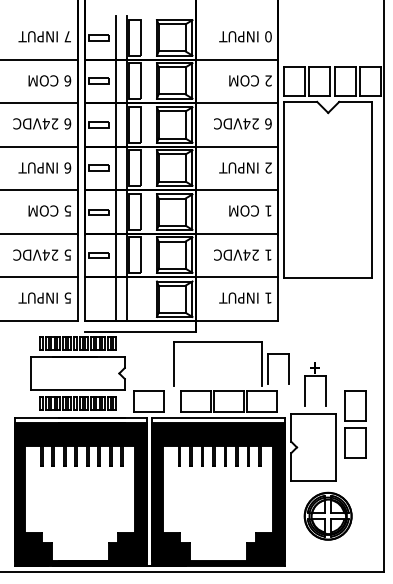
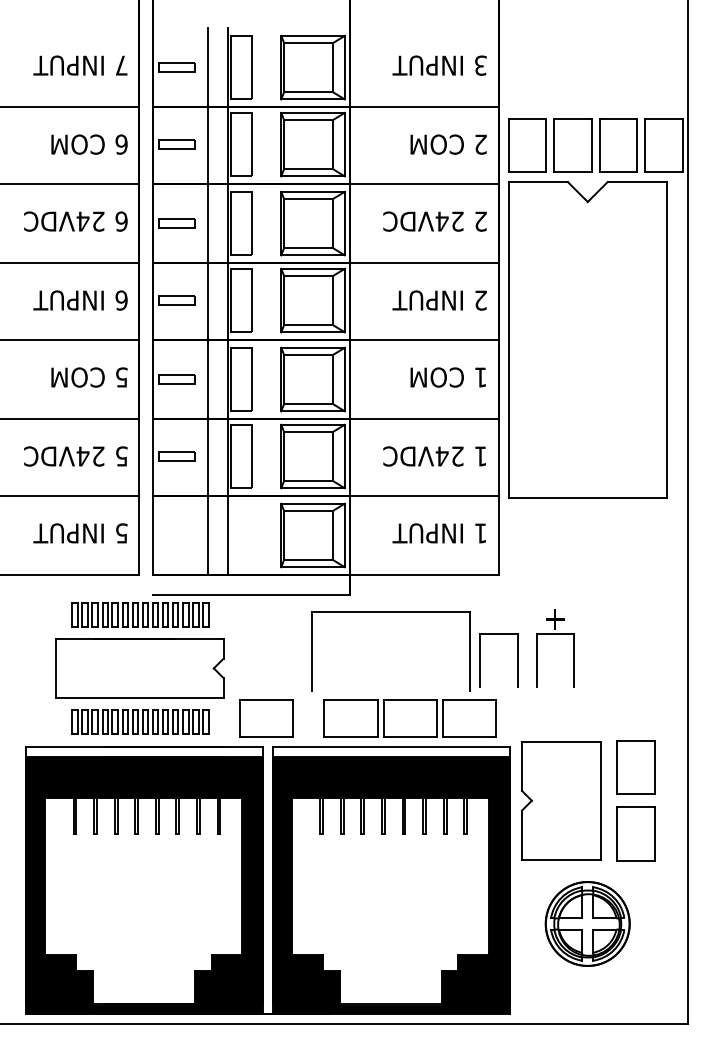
text: (268, 36) -> (480, 65), 0 -> 3
text: (268, 123) -> (480, 220), 6 -> 2
part: (315, 376) -> (556, 634), moved
part: (355, 424) -> (636, 800), moved

